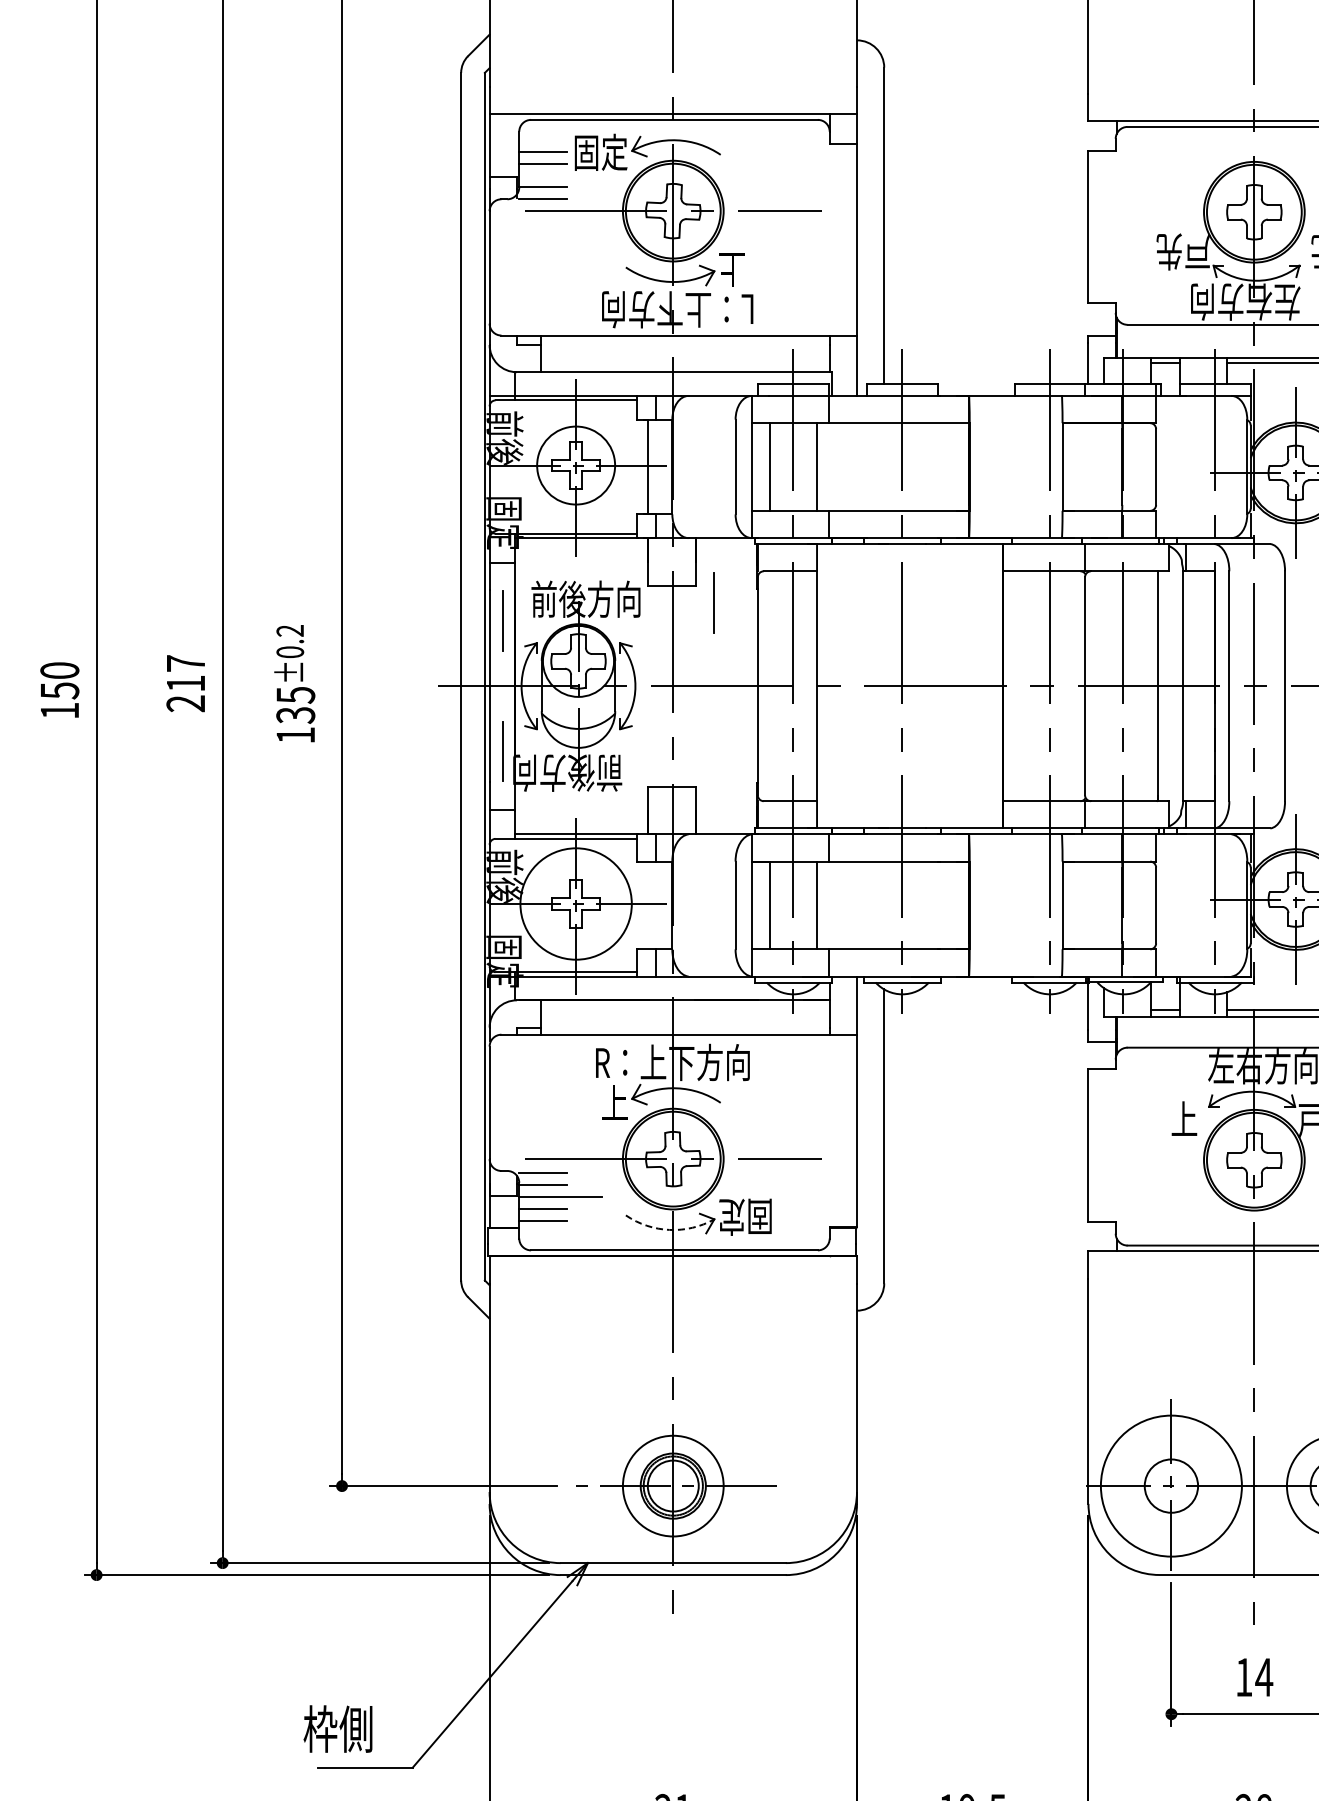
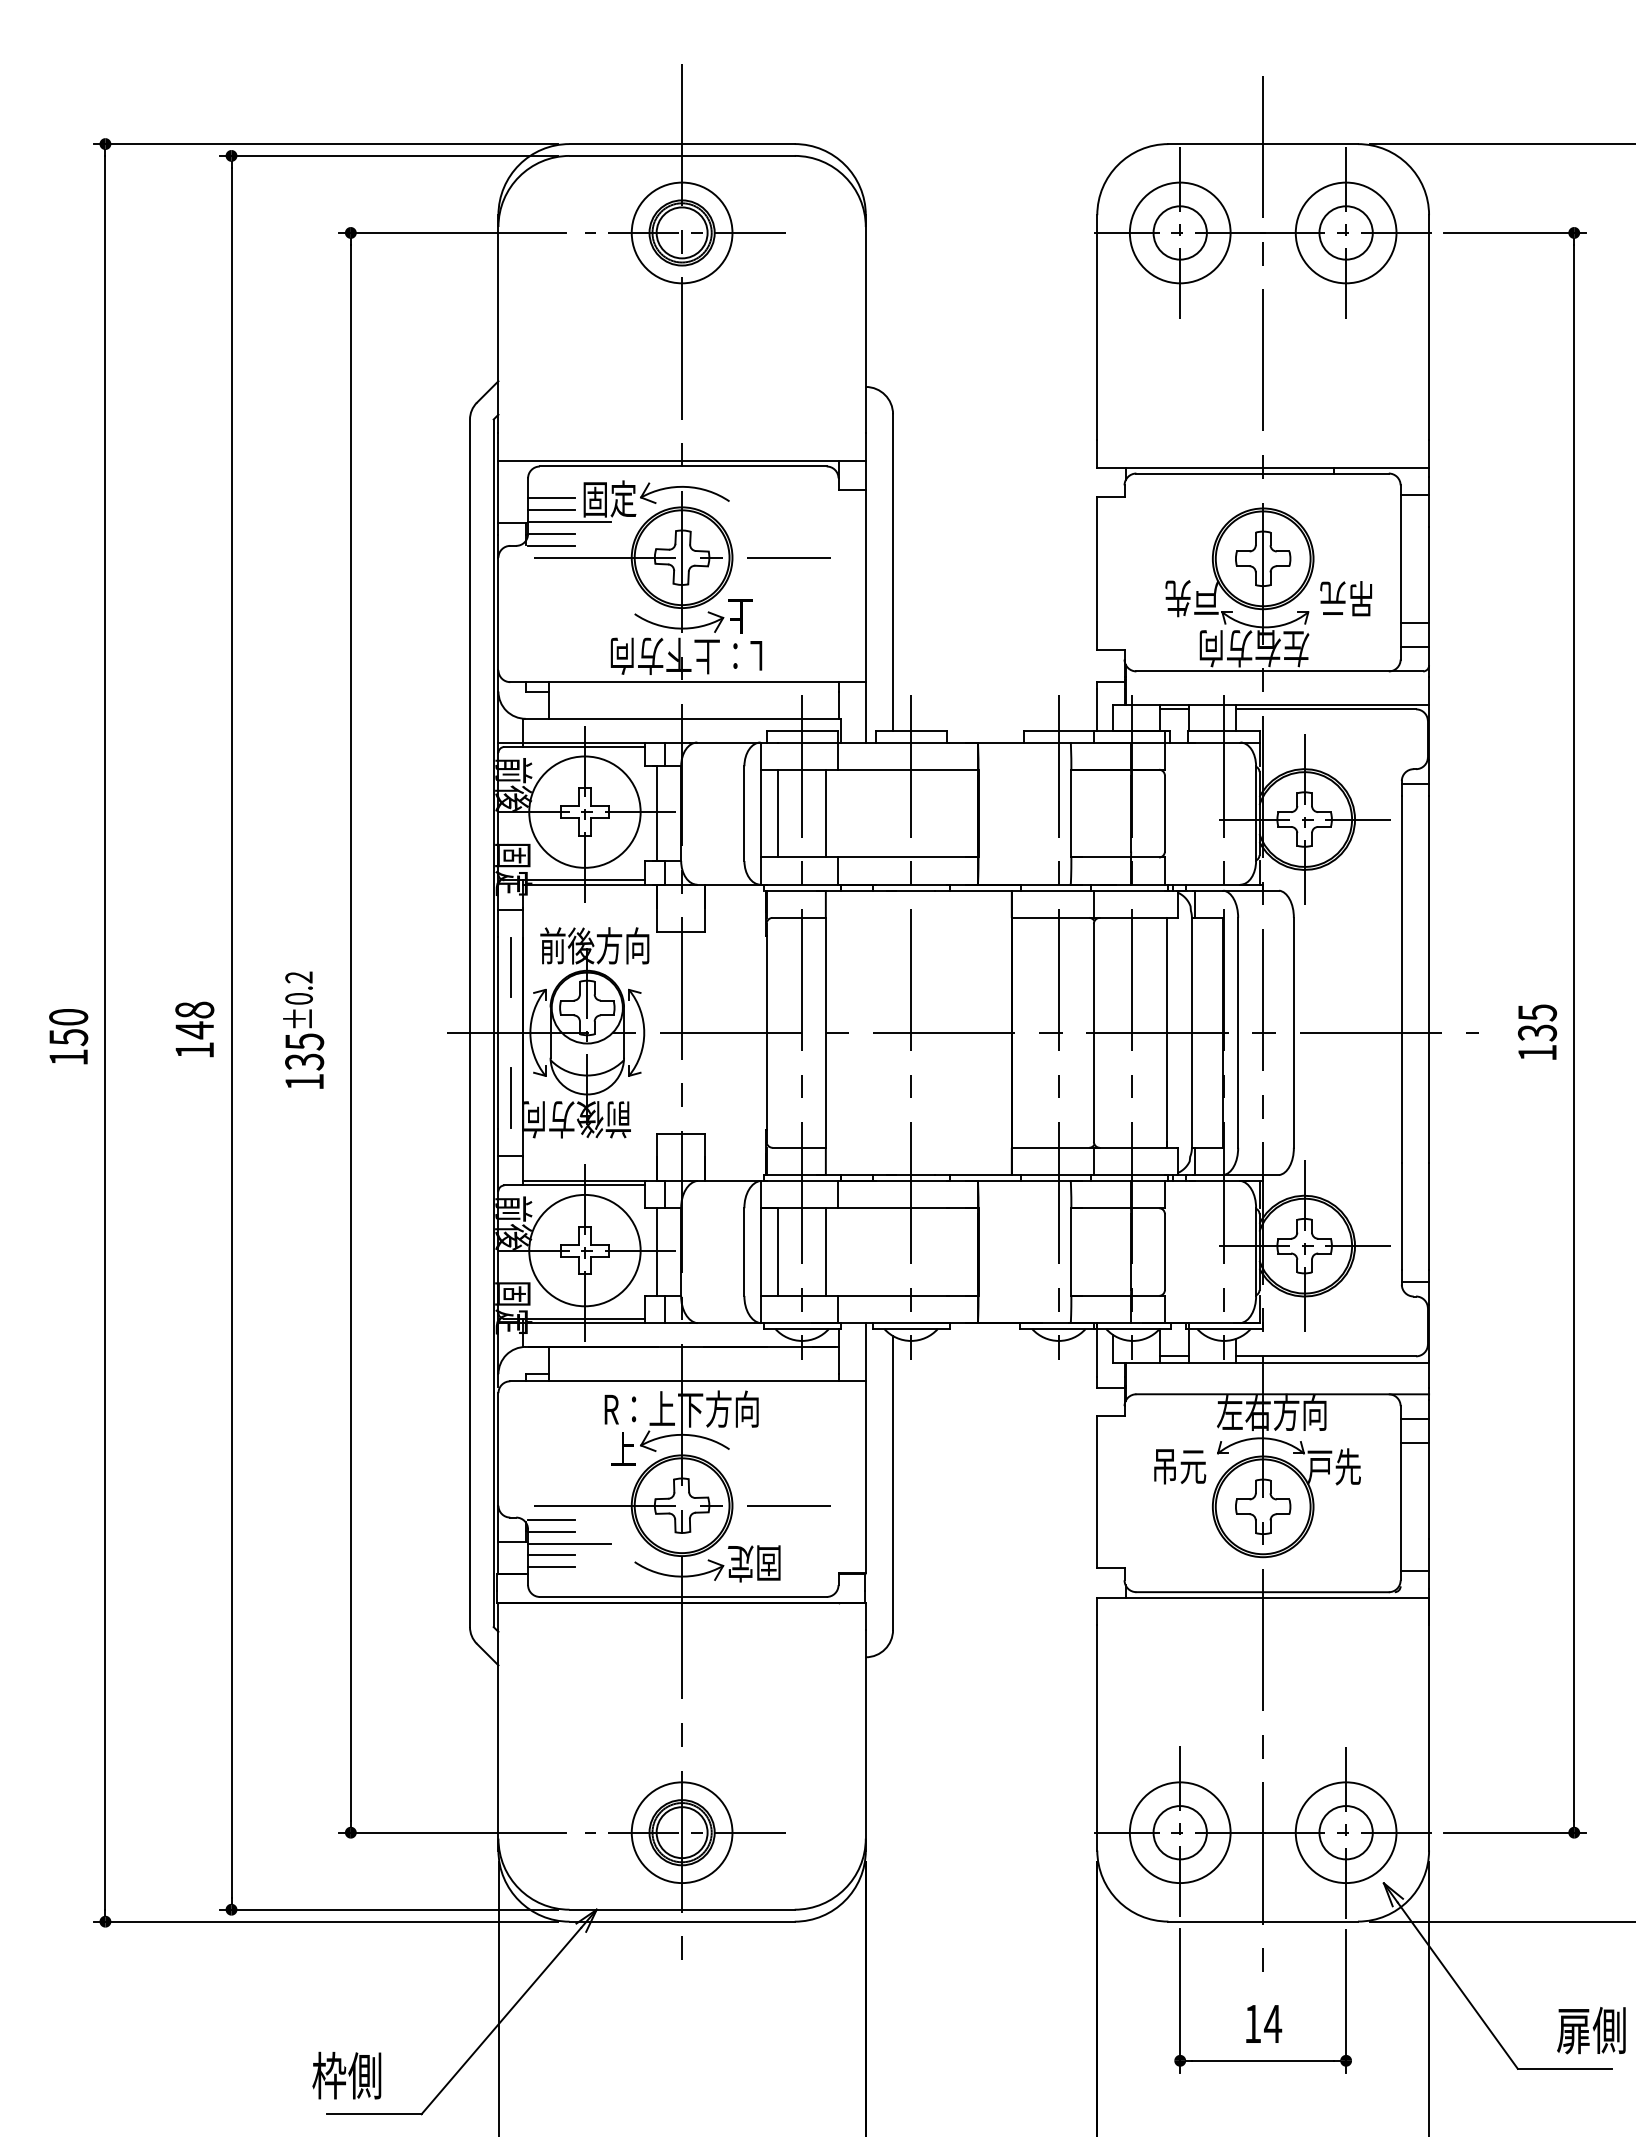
line: (560, 175) -> (569, 522), added
circle: (575, 464) -> (584, 811), size x1.43
line: (712, 602) -> (721, 949), removed
text: (185, 682) -> (194, 1029), 217 -> 148
line: (648, 904) -> (657, 1251), added
text: (1171, 1119) -> (1180, 1466), 上 -> 吊元
arc: (669, 1229) -> (678, 1576), dashed -> solid
circle: (1170, 1485) -> (1179, 1832), size x0.71

